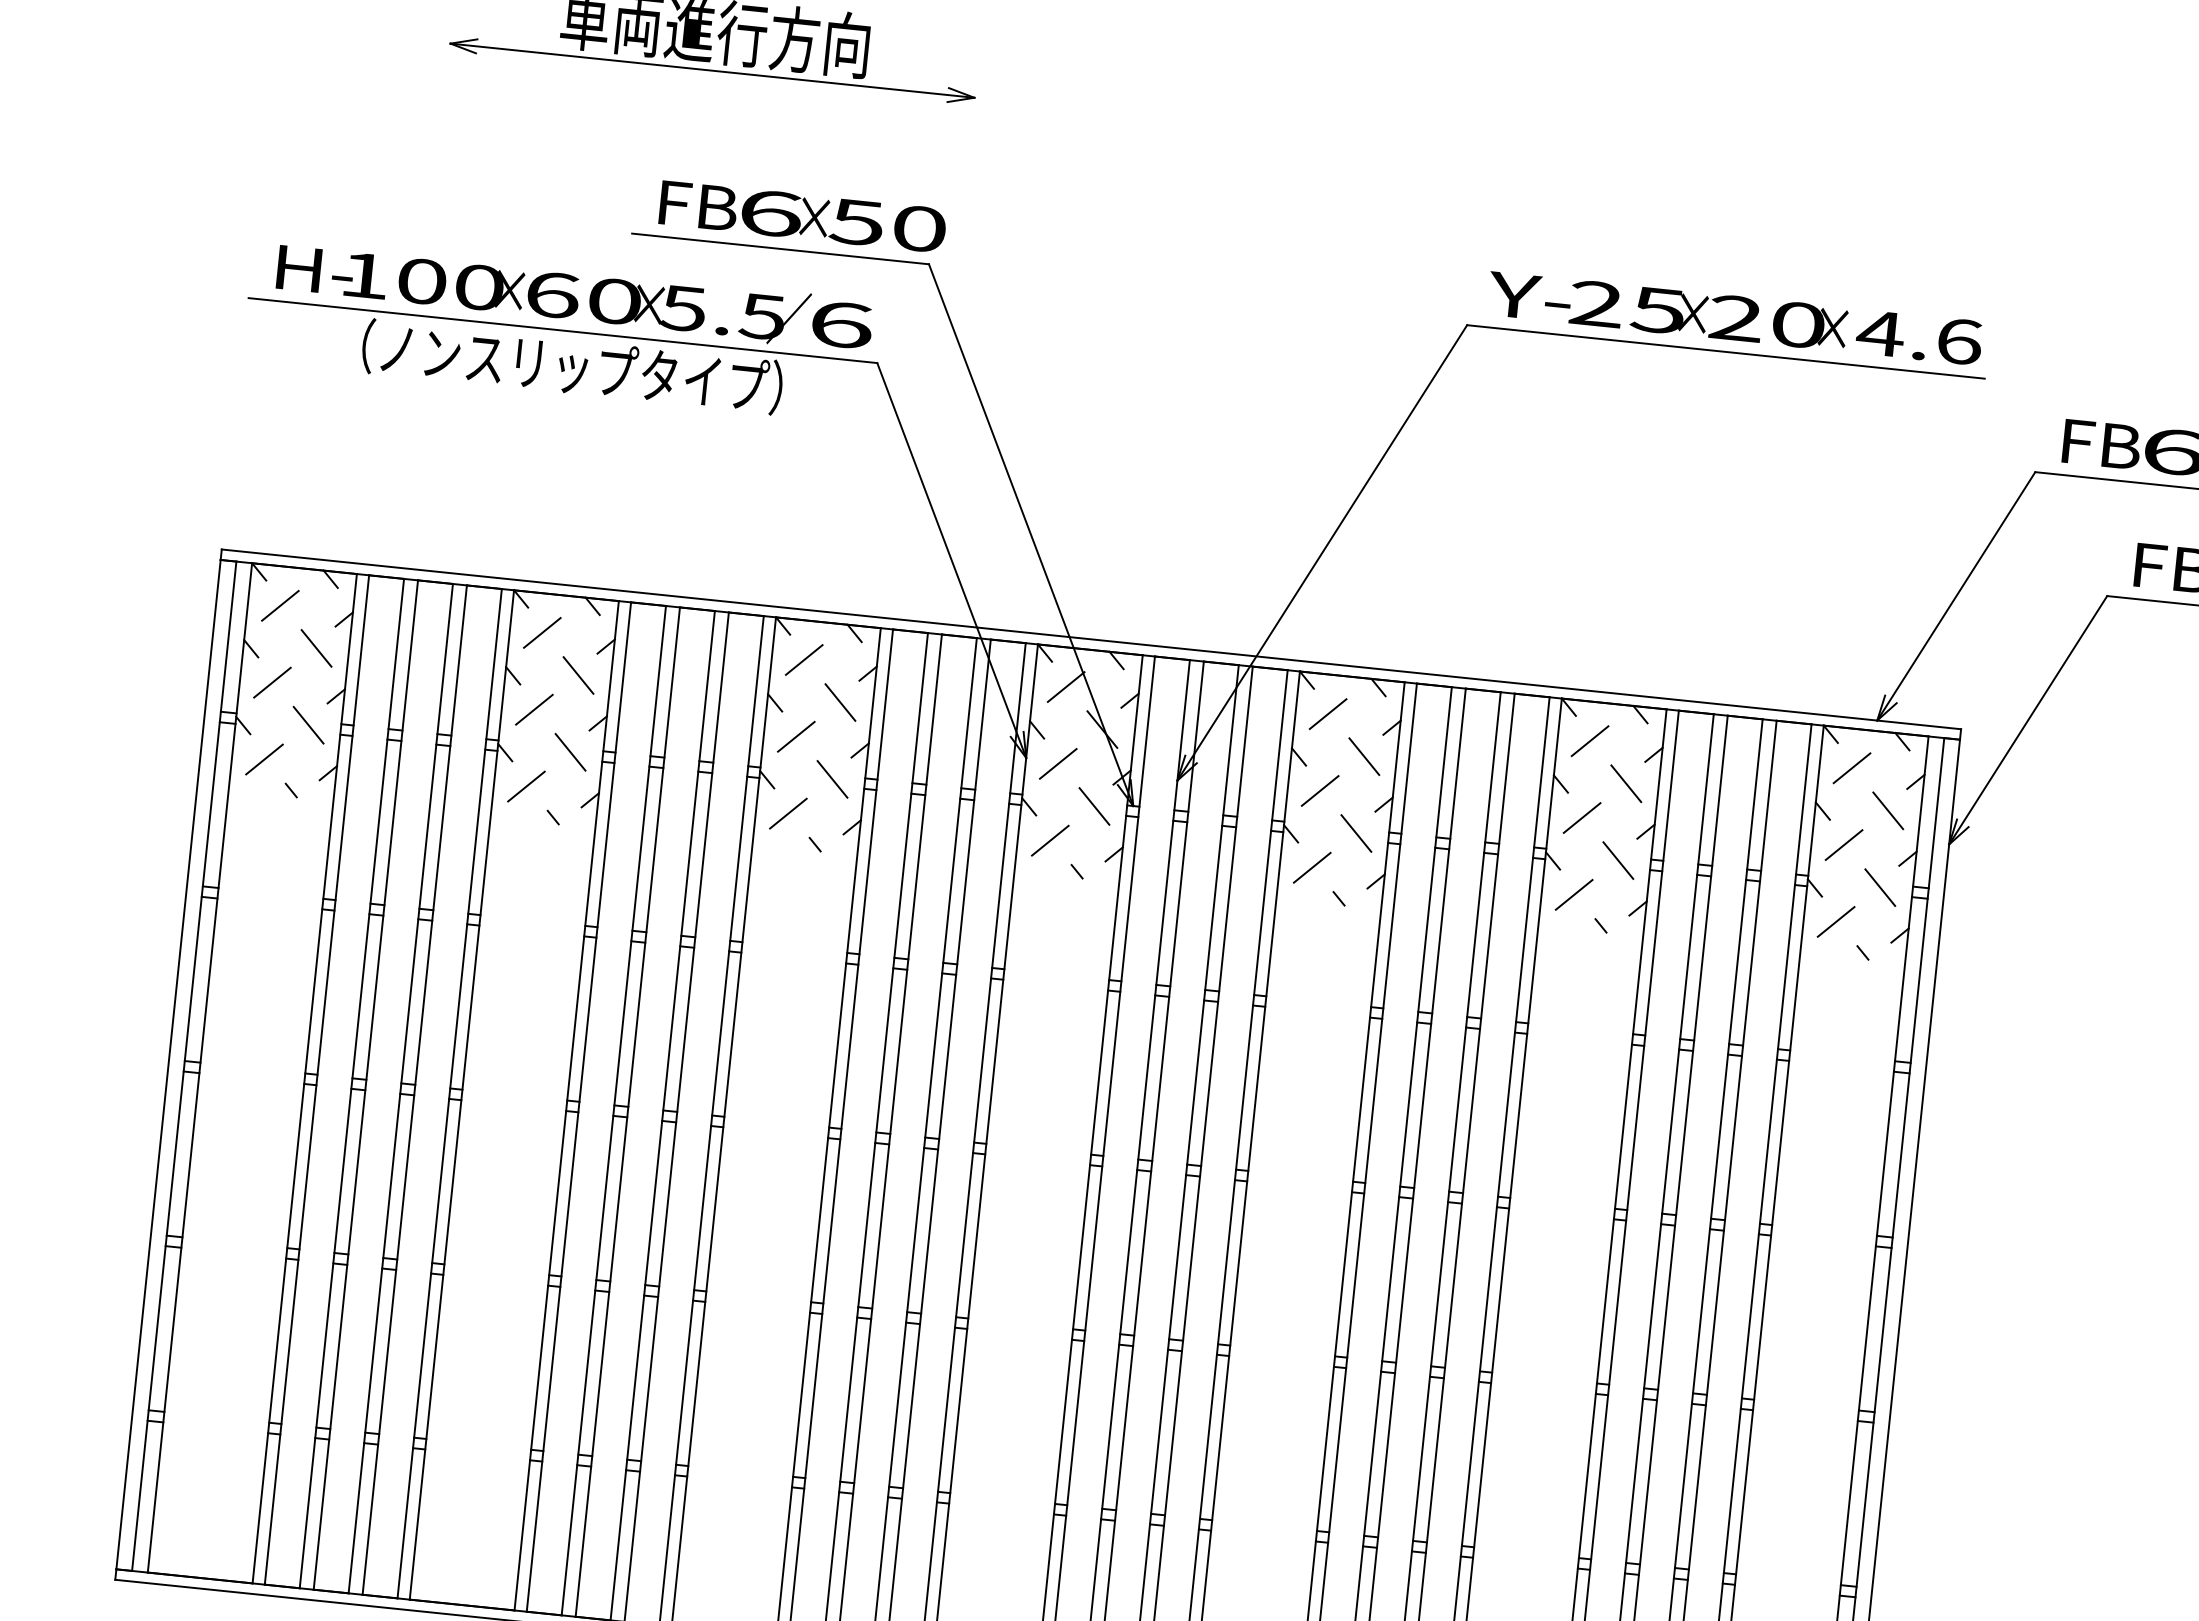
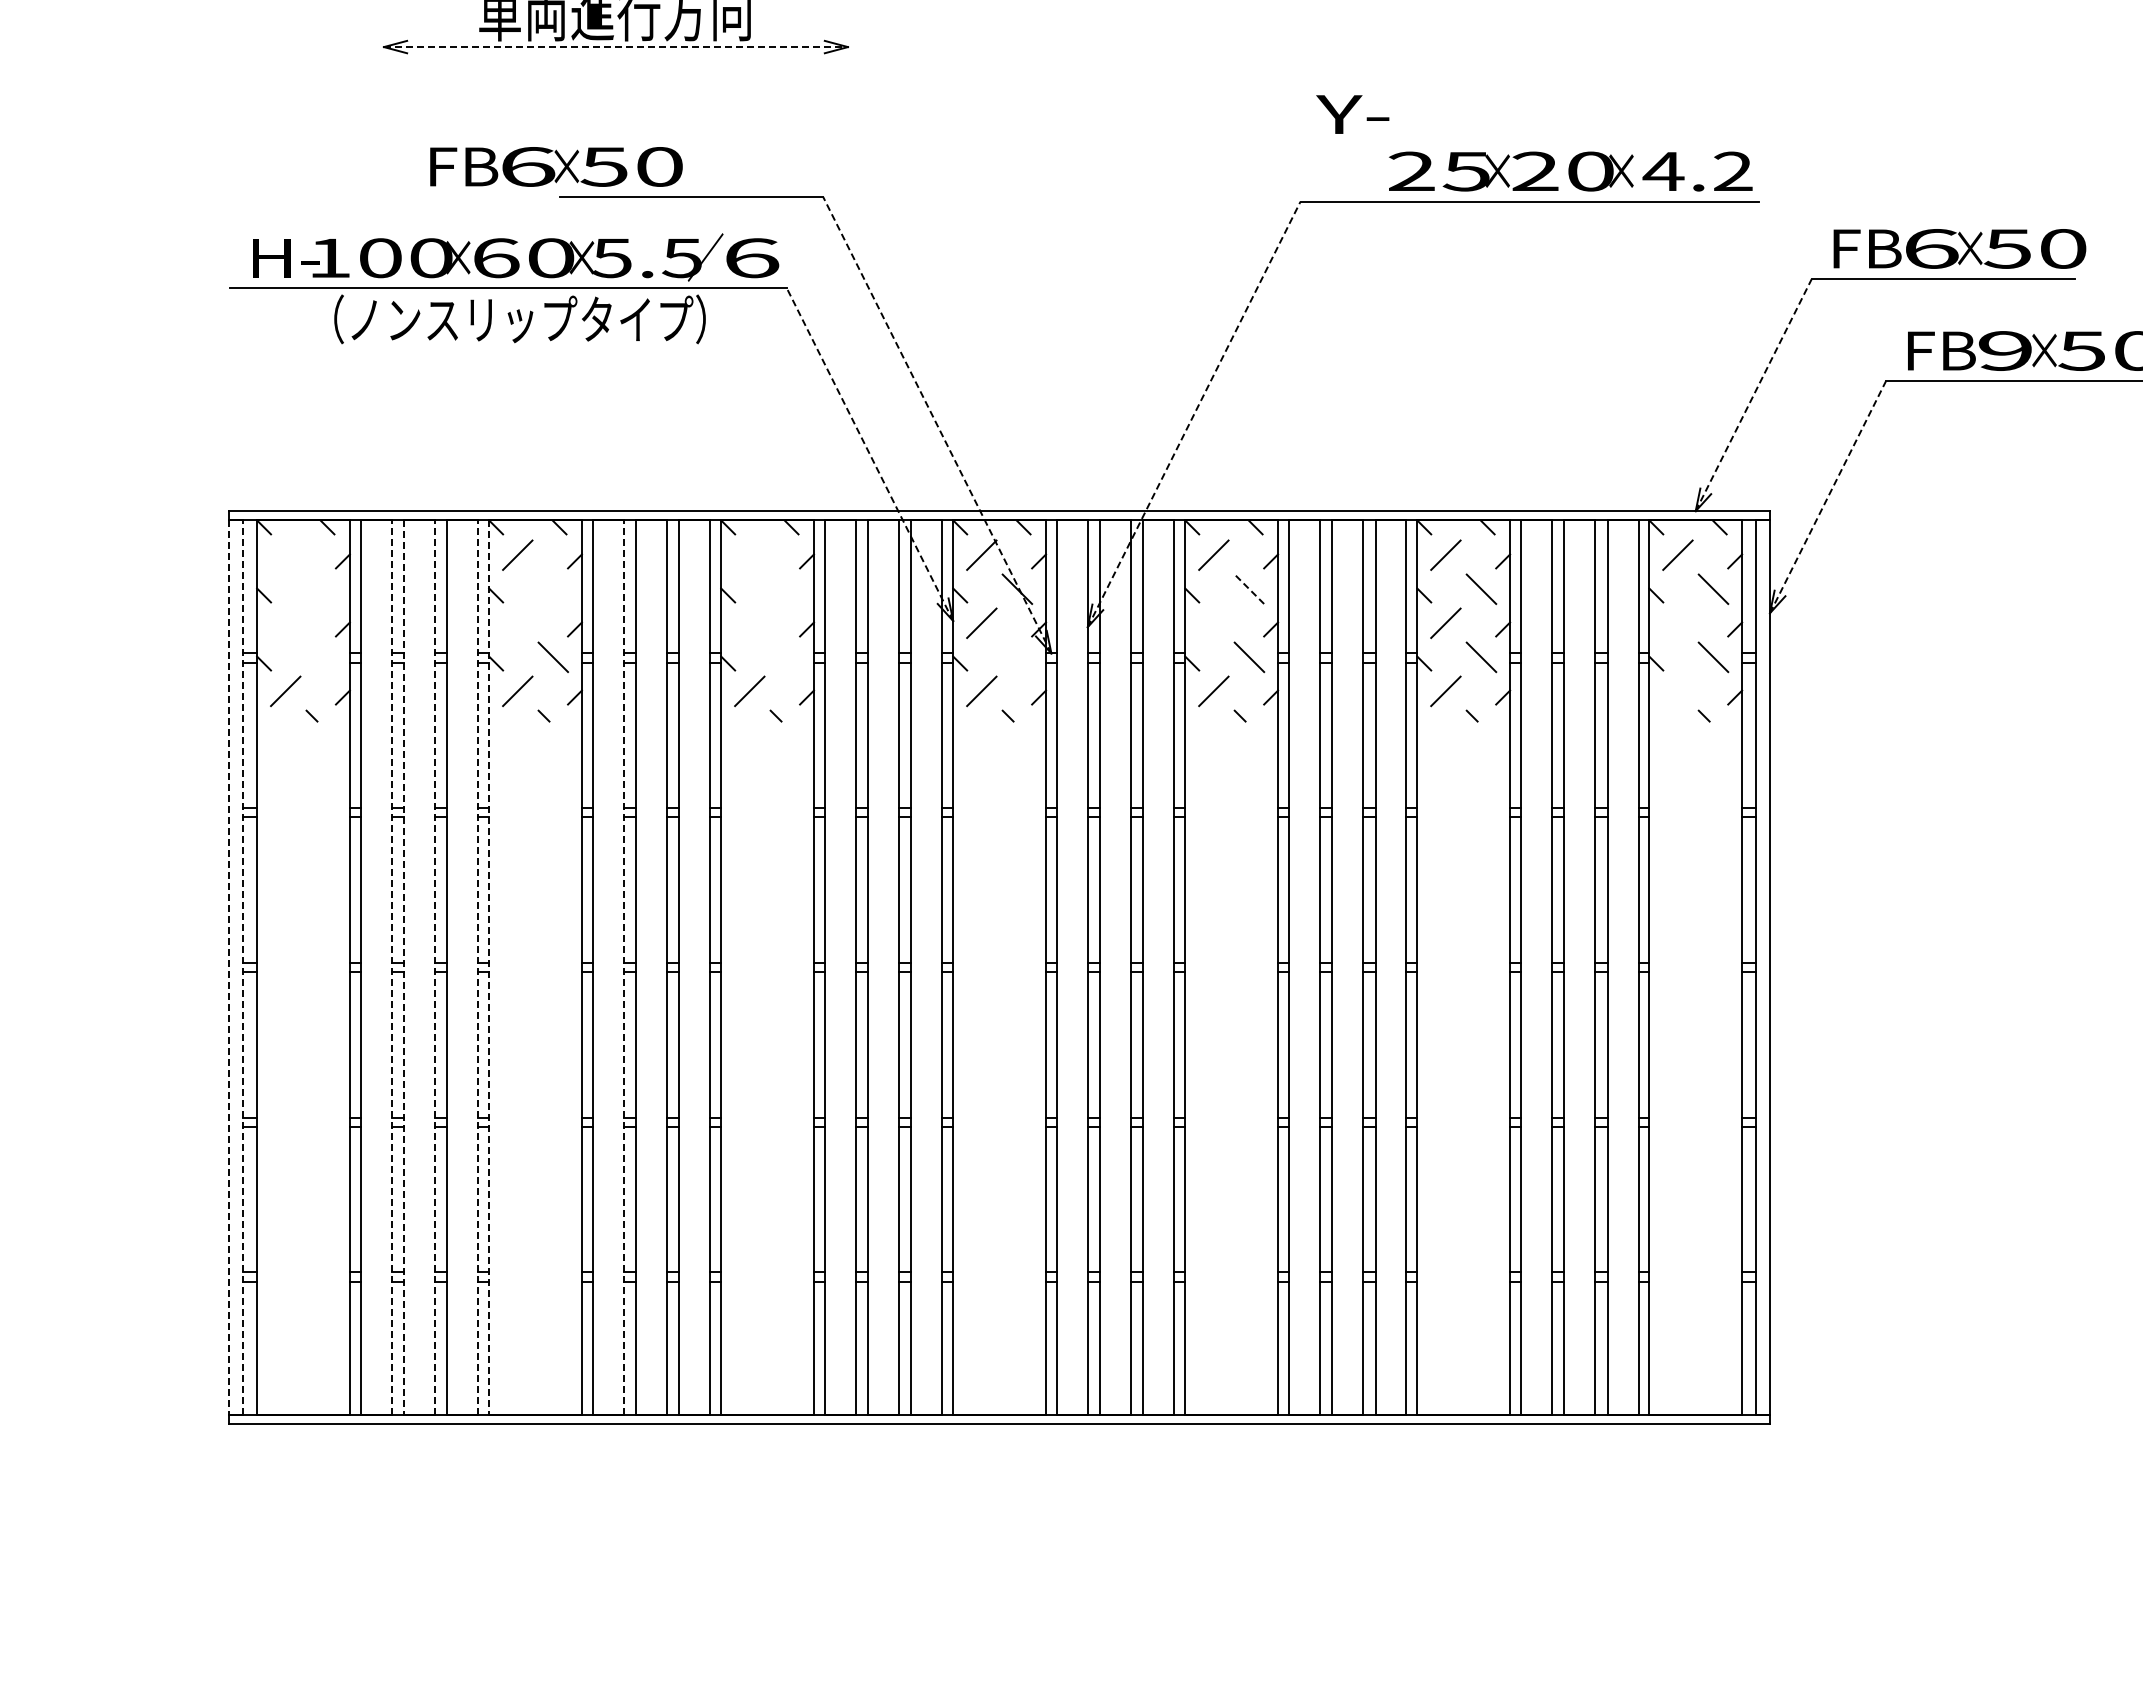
line: (713, 71) -> (616, 47), solid -> dashed
text: (803, 216) -> (556, 166), moved
text: (1529, 297) -> (1352, 114), moved
text: (1959, 341) -> (1733, 171), 4.6 -> 4.2
line: (1031, 534) -> (937, 424), solid -> dashed
line: (1322, 552) -> (1194, 414), solid -> dashed
line: (952, 560) -> (870, 454), solid -> dashed
line: (1955, 596) -> (1753, 395), solid -> dashed
line: (280, 604) -> (285, 554), removed
line: (315, 647) -> (320, 588), removed
line: (804, 659) -> (749, 554), removed
line: (578, 674) -> (553, 588), removed
line: (272, 682) -> (285, 623), removed
line: (840, 701) -> (785, 588), removed
line: (534, 708) -> (517, 622), removed
line: (2027, 720) -> (1827, 497), solid -> dashed
line: (307, 725) -> (320, 657), removed
line: (796, 735) -> (749, 622), removed
line: (1364, 756) -> (1249, 589), solid -> dashed
line: (832, 779) -> (785, 657), removed
line: (1319, 789) -> (1213, 622), removed
line: (1094, 806) -> (1017, 657), removed
line: (1843, 845) -> (1677, 623), removed
line: (1835, 922) -> (1677, 691), removed
line: (168, 1065) -> (229, 968), solid -> dashed
line: (184, 1066) -> (243, 967), solid -> dashed
line: (351, 1083) -> (391, 967), solid -> dashed
line: (366, 1086) -> (404, 968), solid -> dashed
line: (400, 1088) -> (434, 967), solid -> dashed
line: (449, 1093) -> (478, 967), solid -> dashed
line: (462, 1096) -> (489, 968), solid -> dashed
line: (613, 1110) -> (623, 967), solid -> dashed

